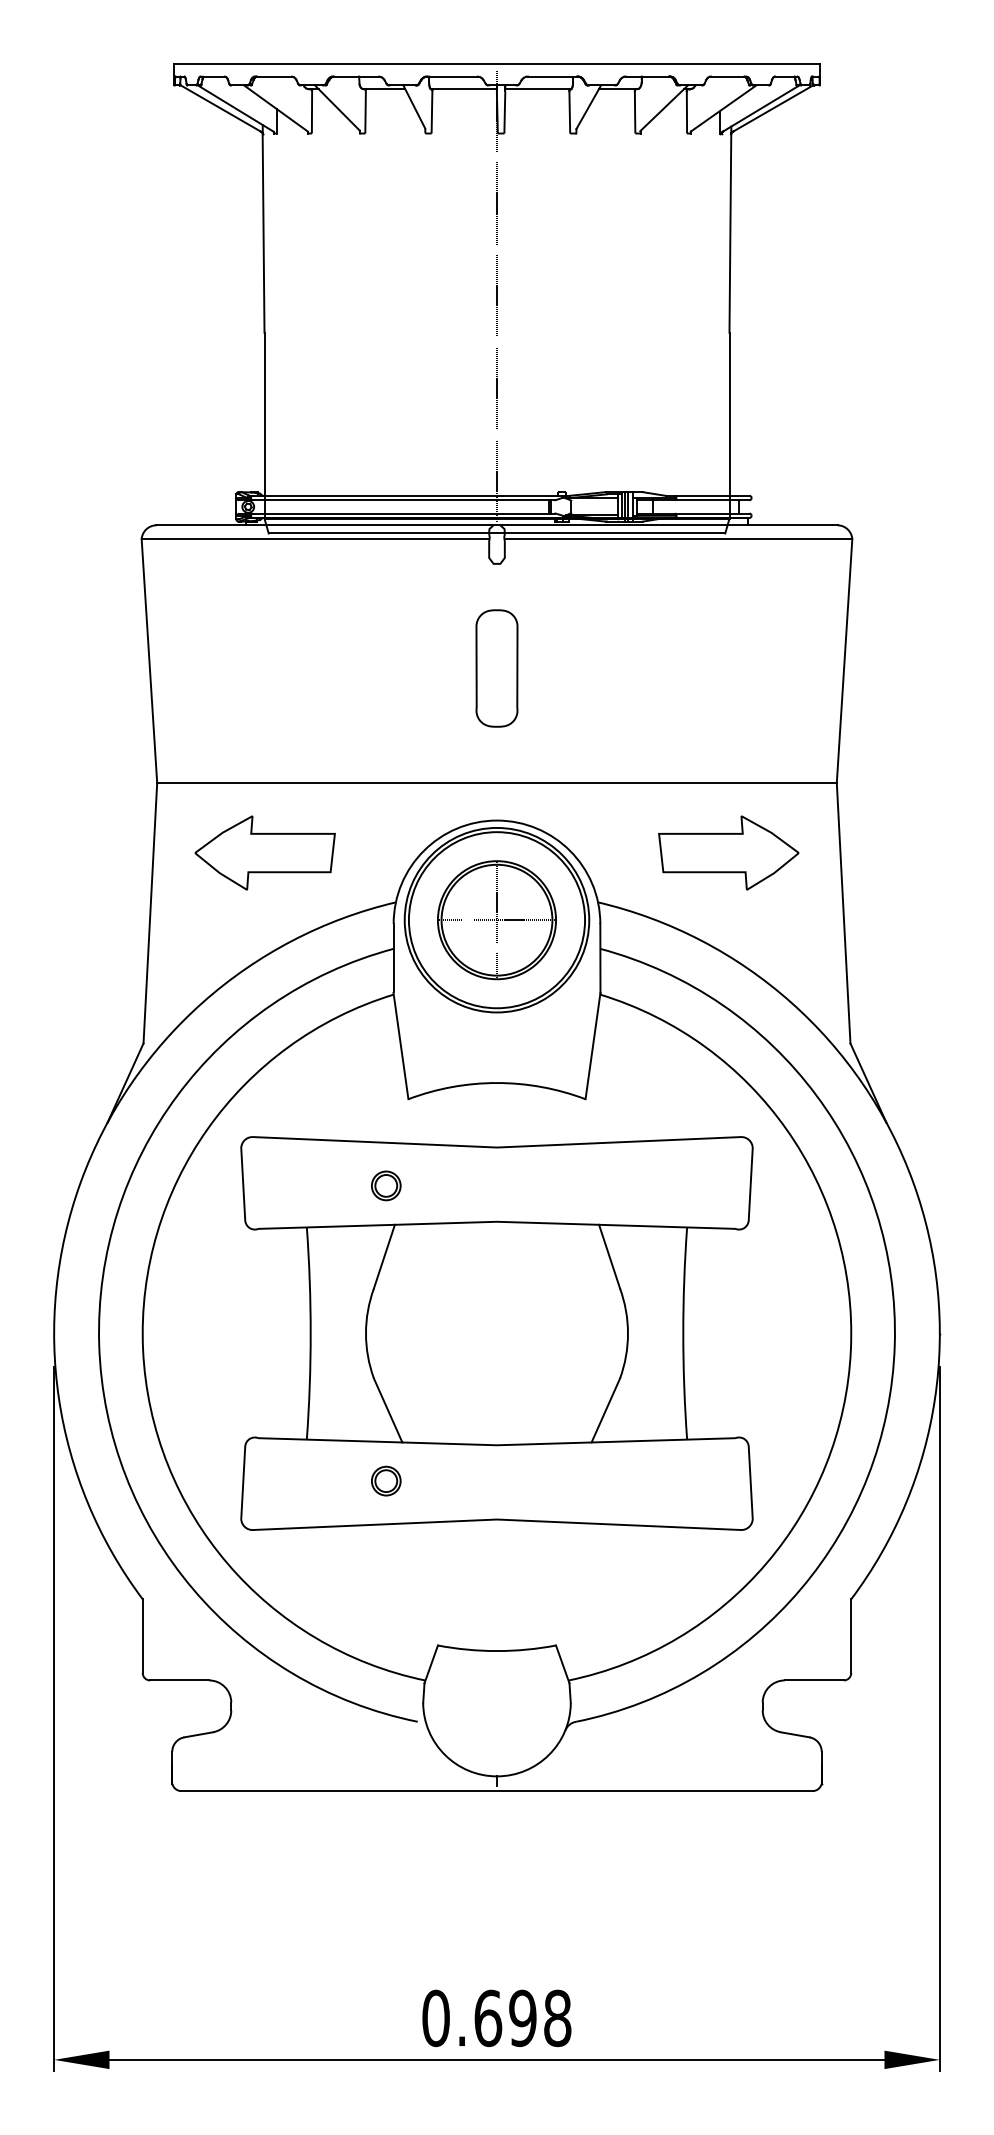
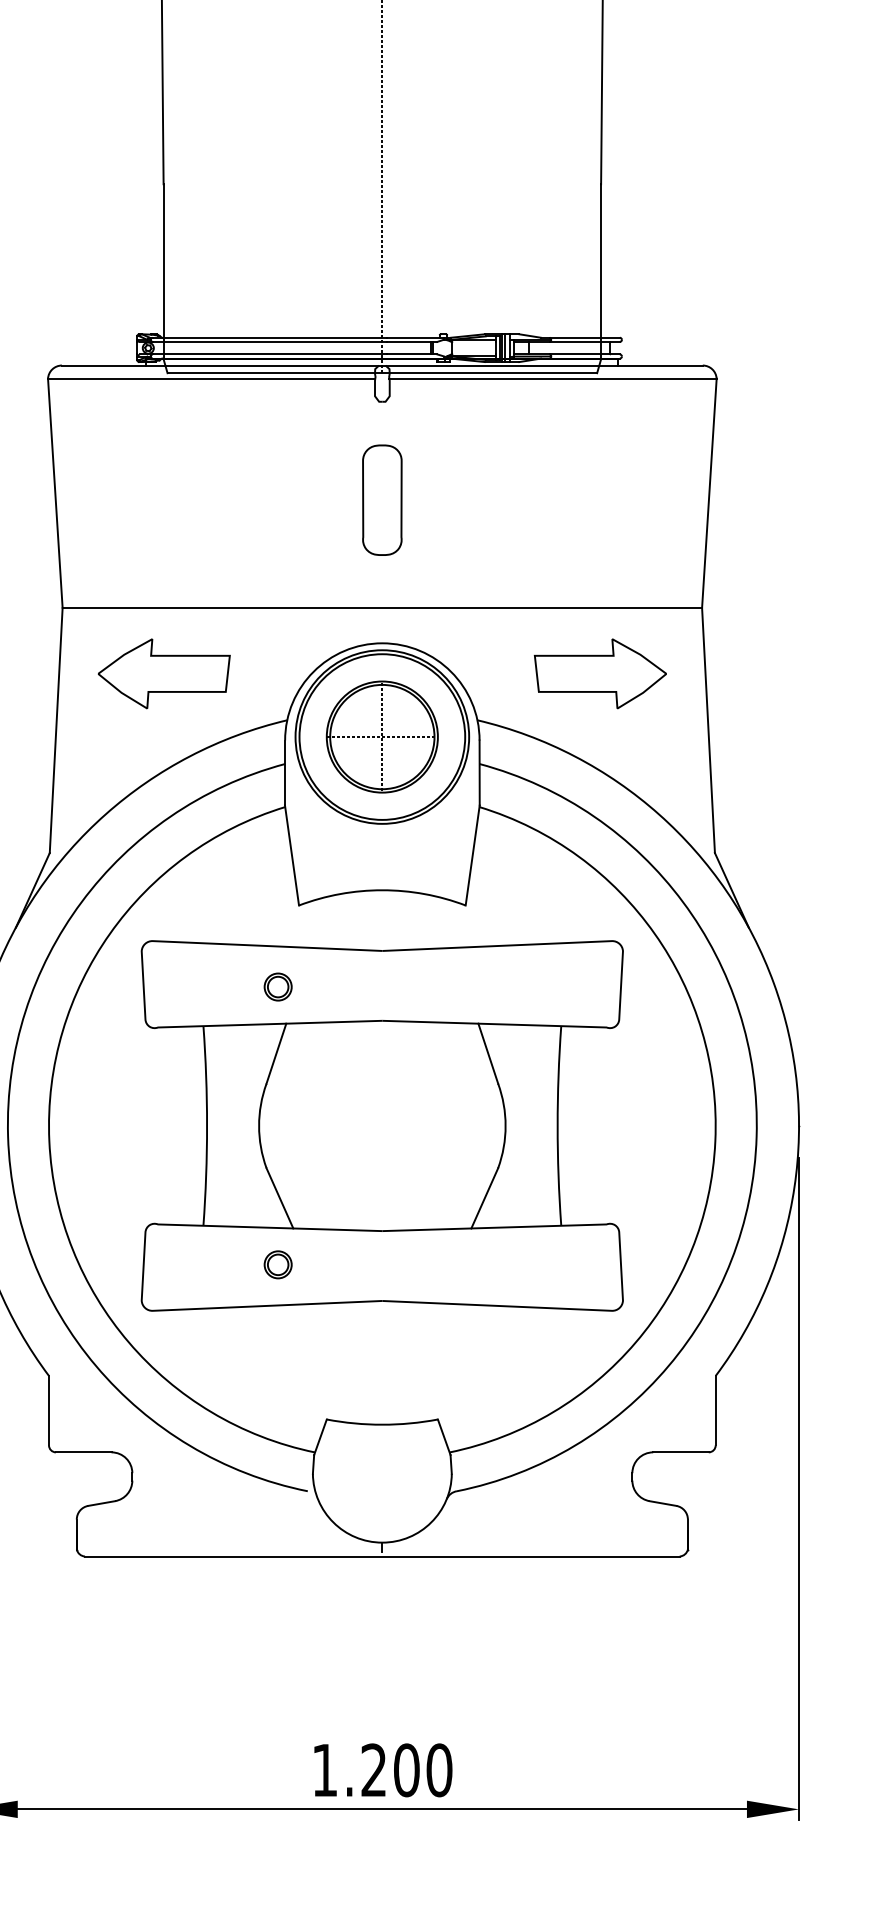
text: (496, 2018) -> (381, 1770), 0.698 -> 1.200

